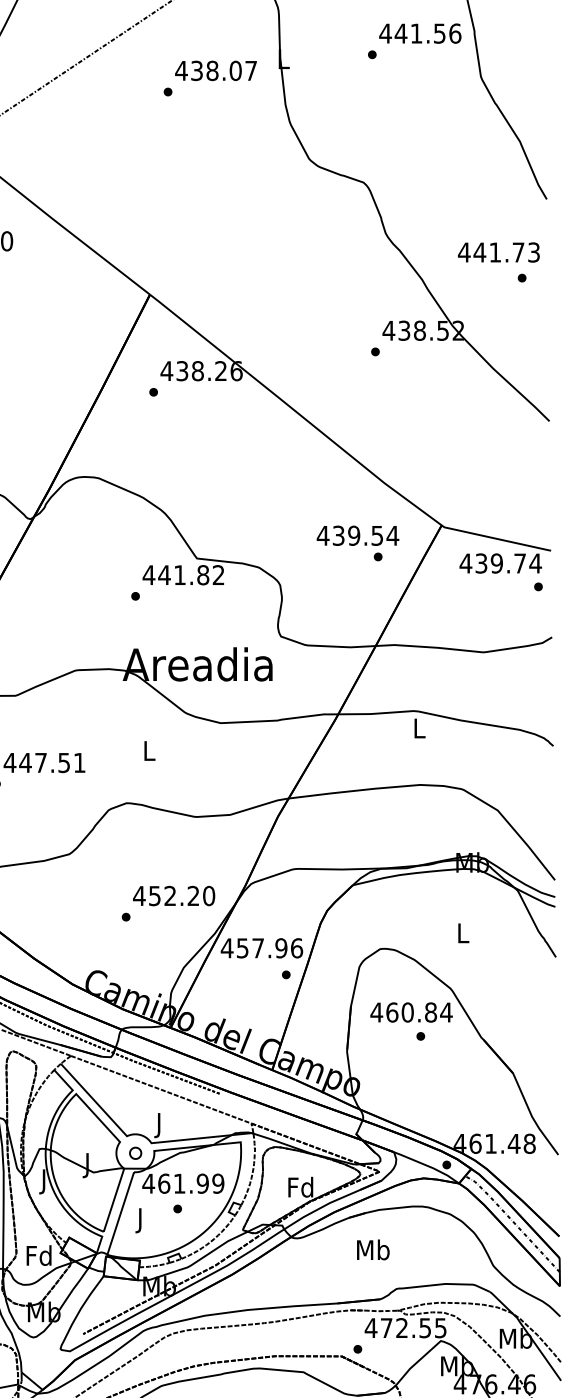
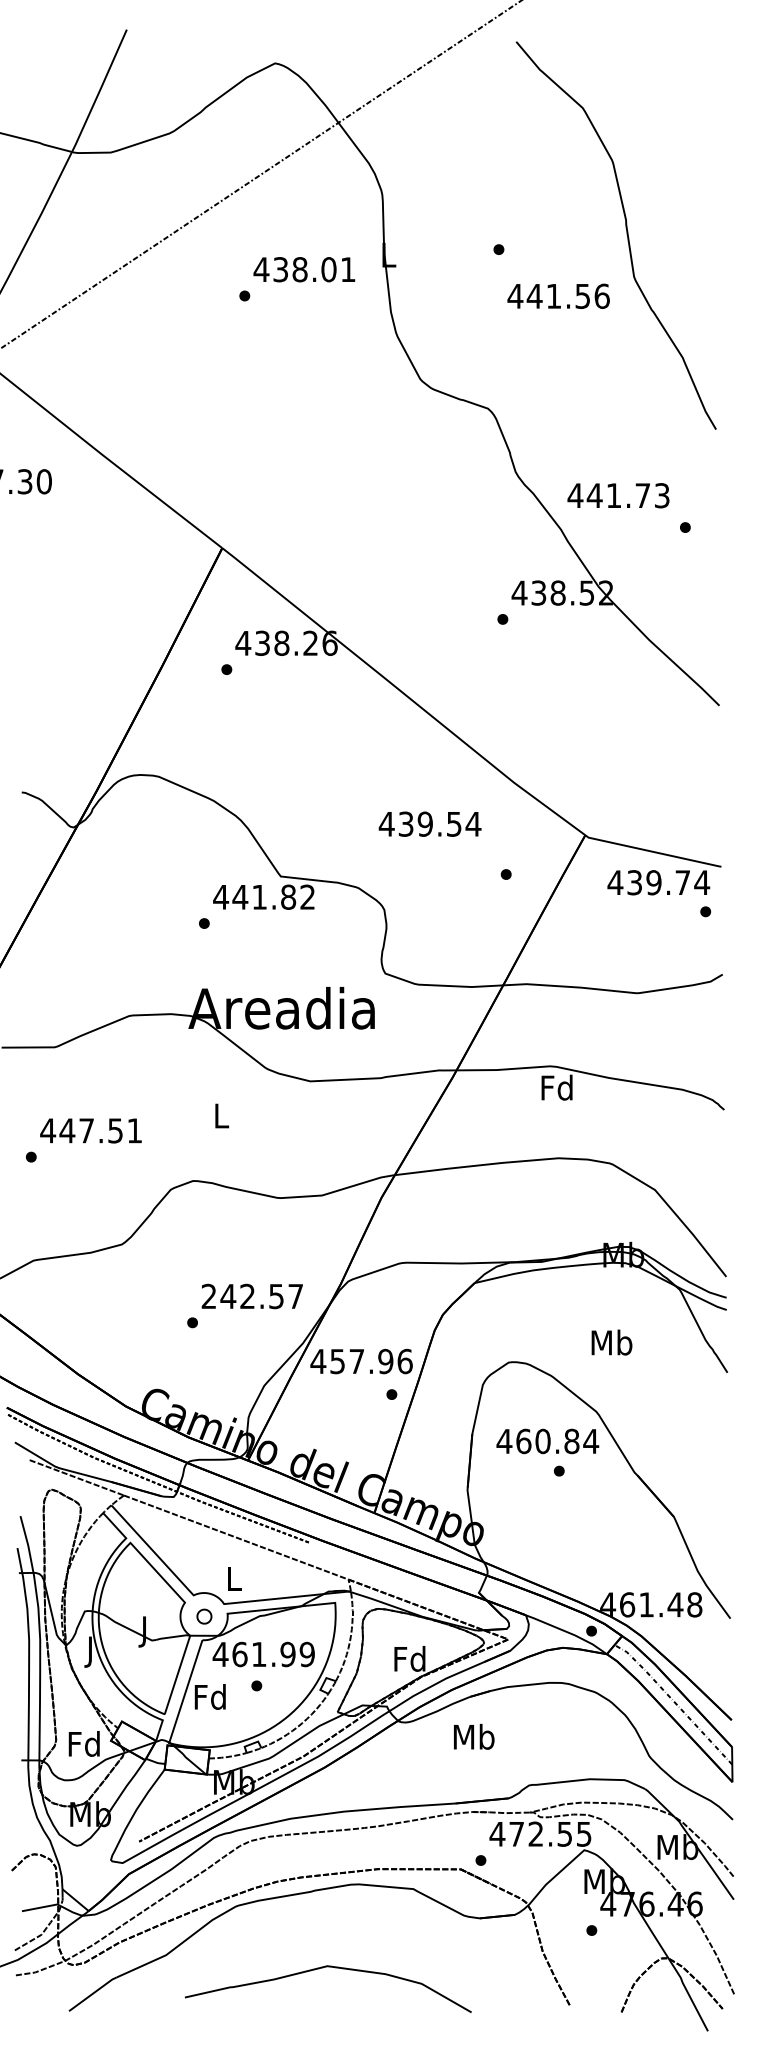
text: (420, 32) -> (558, 295), moved
text: (251, 70) -> (348, 269), 438.07 -> 438.01
text: (498, 252) -> (618, 495), moved
text: (357, 535) -> (429, 823), moved
text: (418, 728) -> (556, 1087), L -> Fd
text: (174, 896) -> (252, 1296), 452.20 -> 242.57
text: (462, 933) -> (611, 1342), L -> Mb
text: (159, 1125) -> (234, 1581), J -> L
text: (139, 1220) -> (209, 1700), J -> Fd
text: (373, 1249) -> (474, 1736), moved

